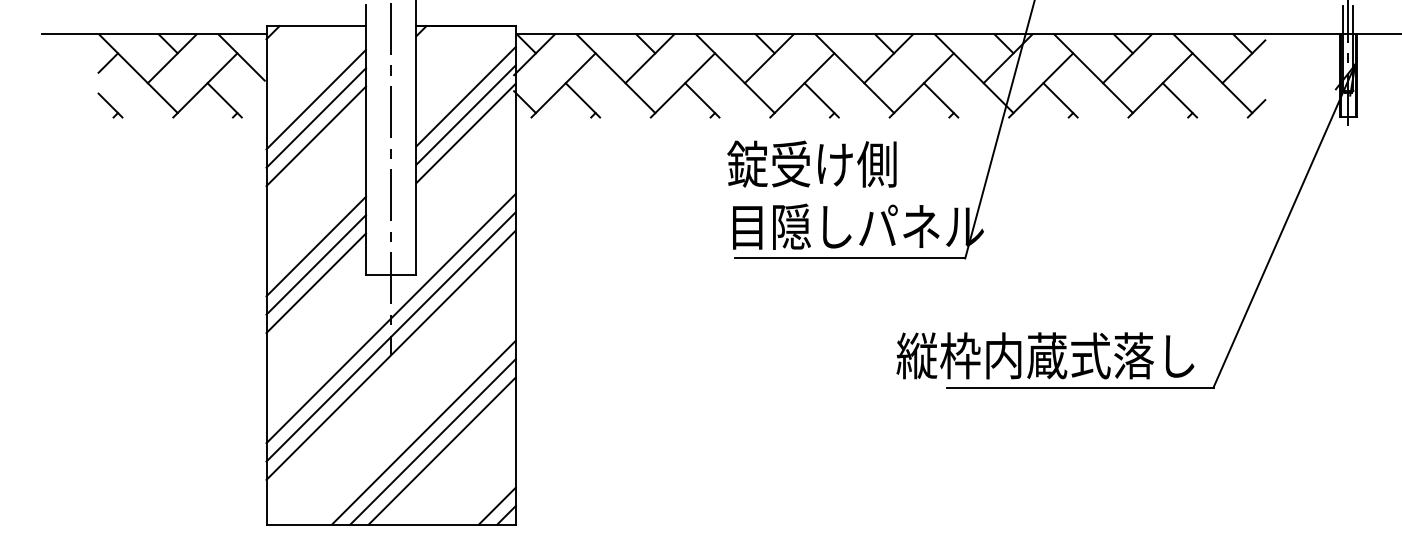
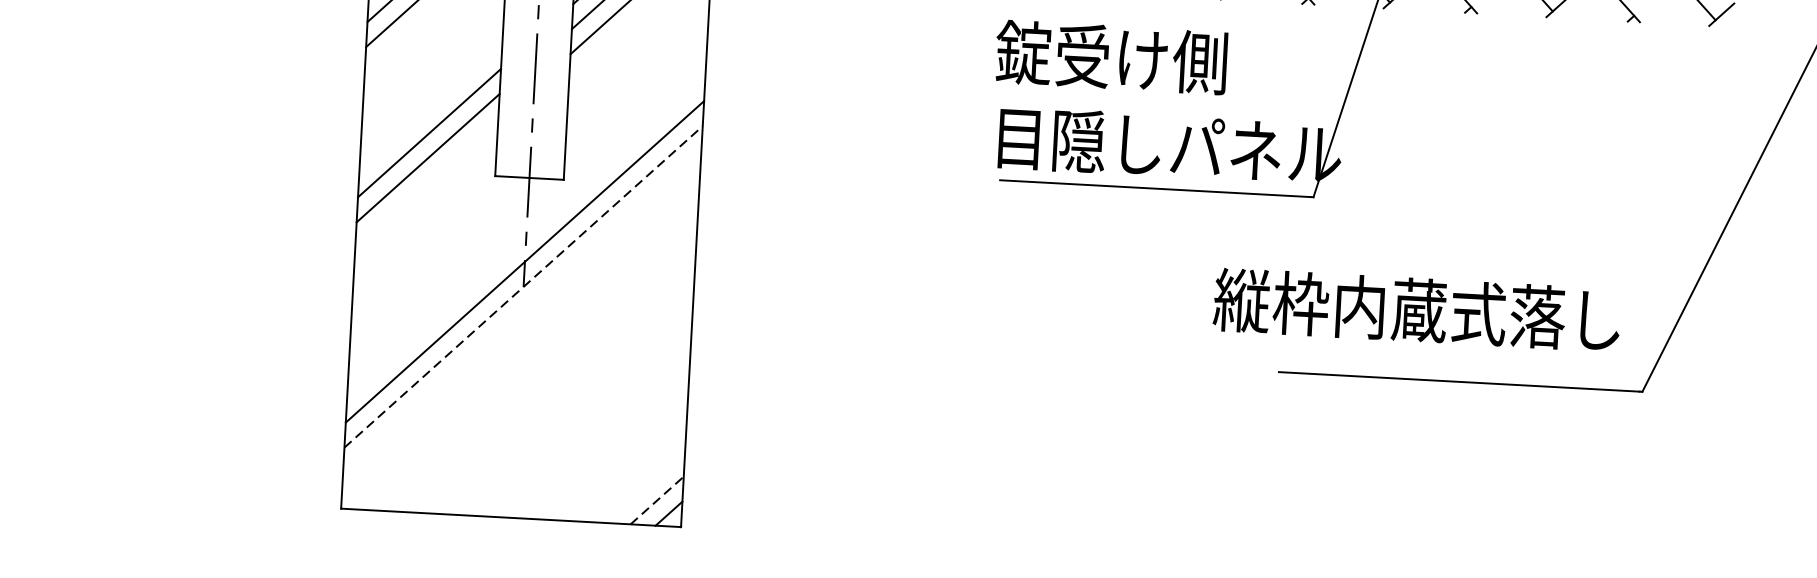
line: (316, 283) -> (427, 183), removed
line: (390, 318) -> (525, 236), removed
line: (391, 354) -> (524, 285), solid -> dashed
text: (1045, 355) -> (1417, 309), moved
line: (423, 432) -> (561, 394), removed
line: (432, 441) -> (573, 407), removed
line: (441, 450) -> (585, 420), removed
line: (497, 505) -> (657, 499), solid -> dashed

